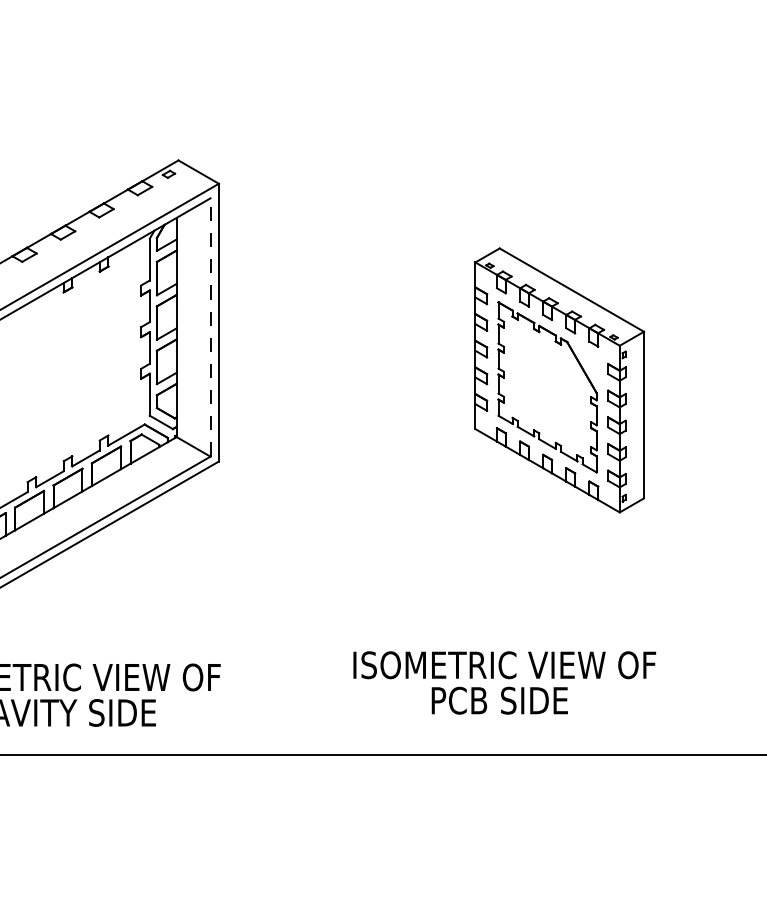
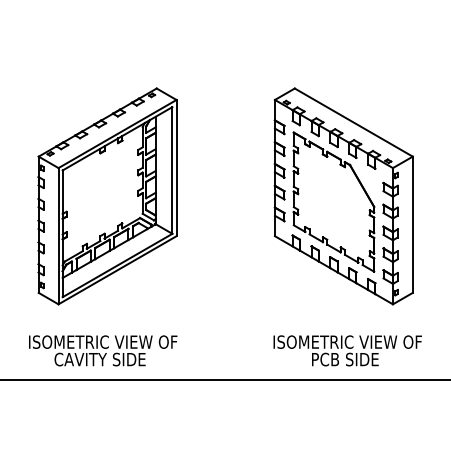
line: (210, 325) -> (172, 169), dashed -> solid
part: (559, 380) -> (343, 196), size x1.67
text: (504, 682) -> (347, 350), moved

